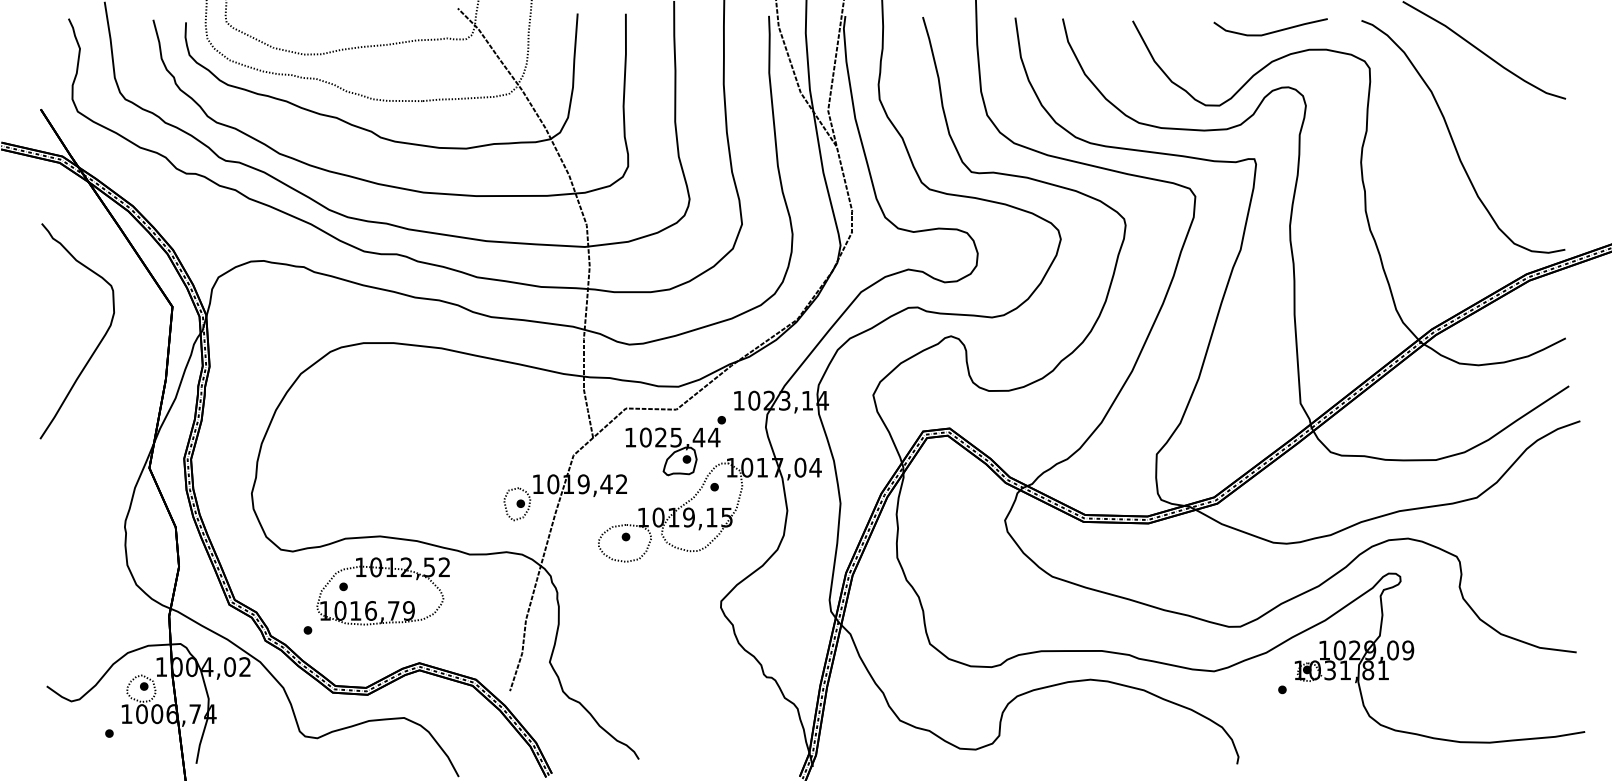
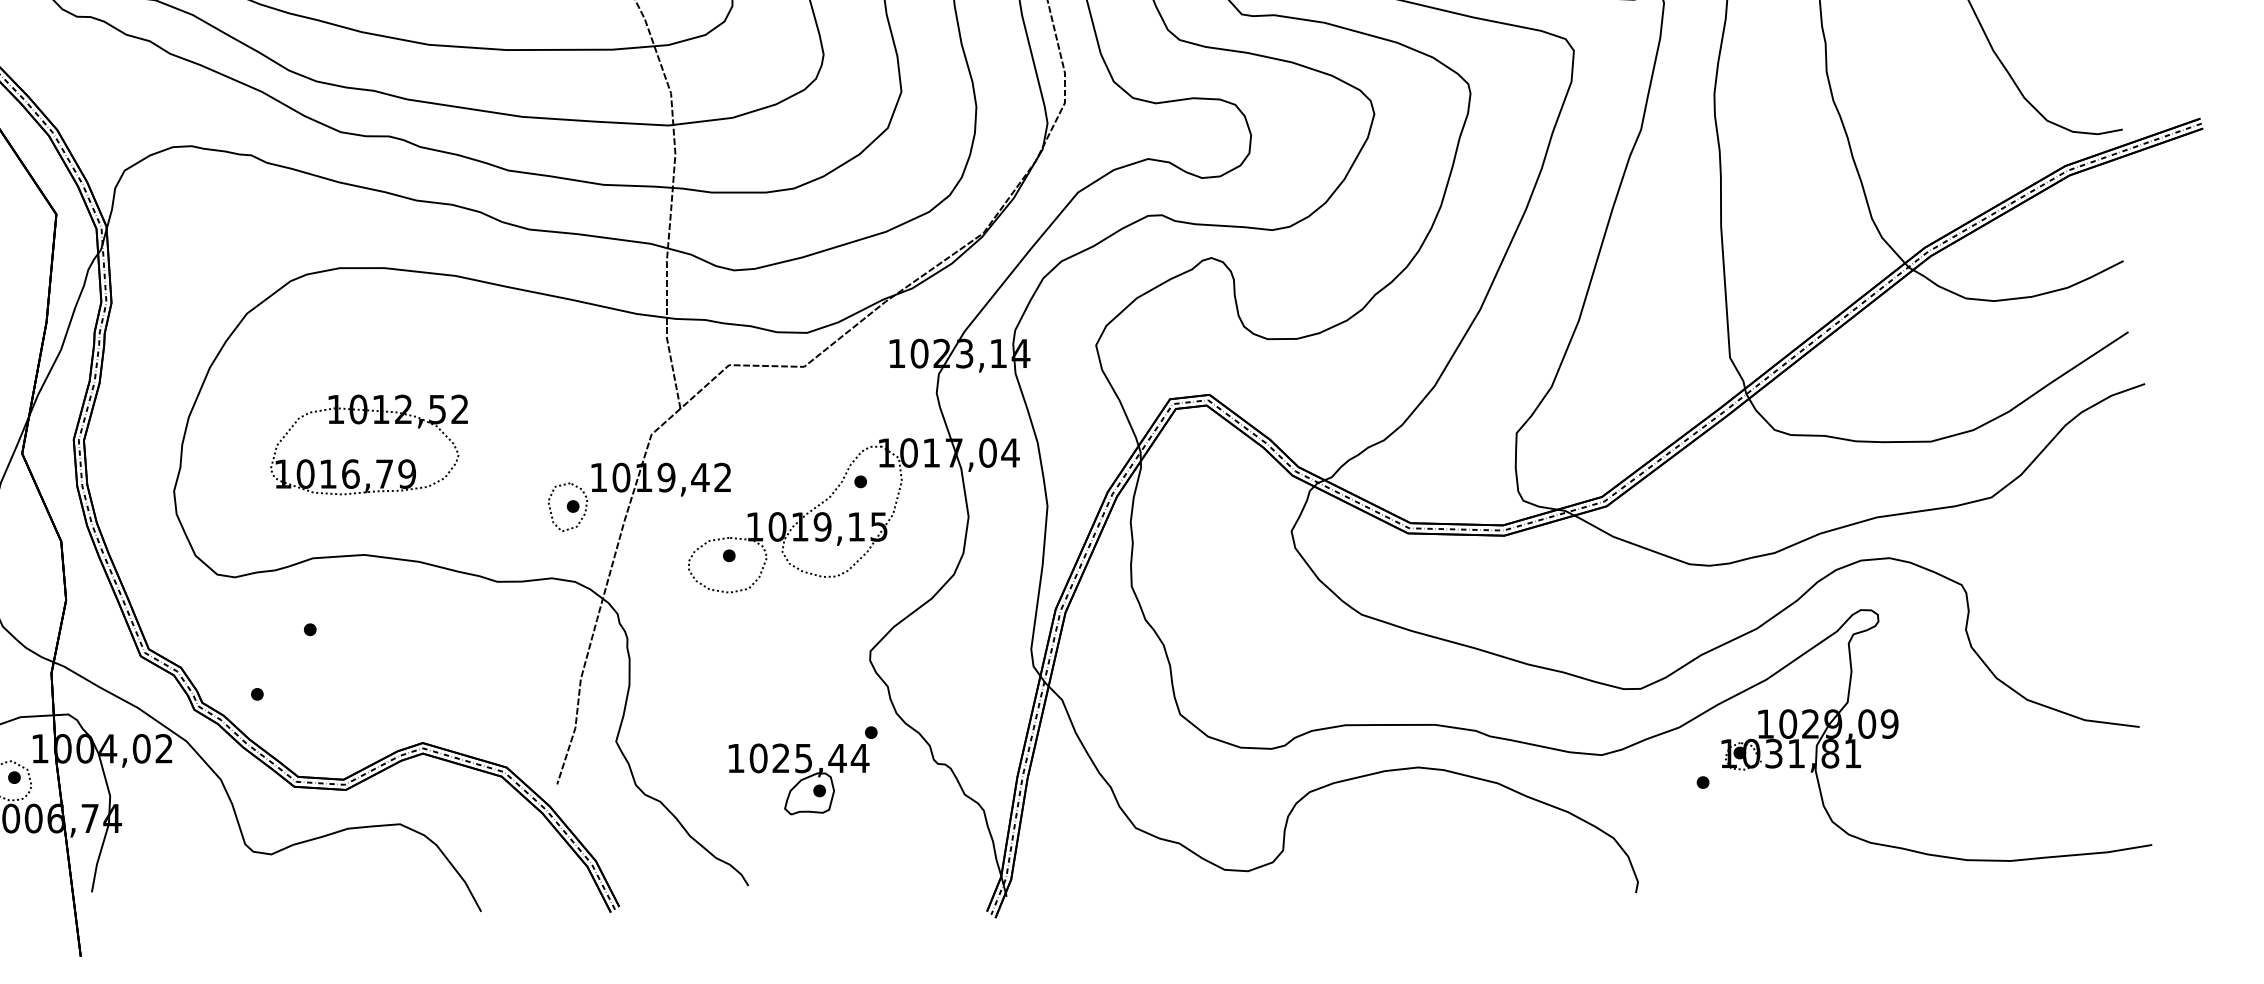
part: (675, 446) -> (802, 771), moved
part: (388, 601) -> (376, 460), moved

